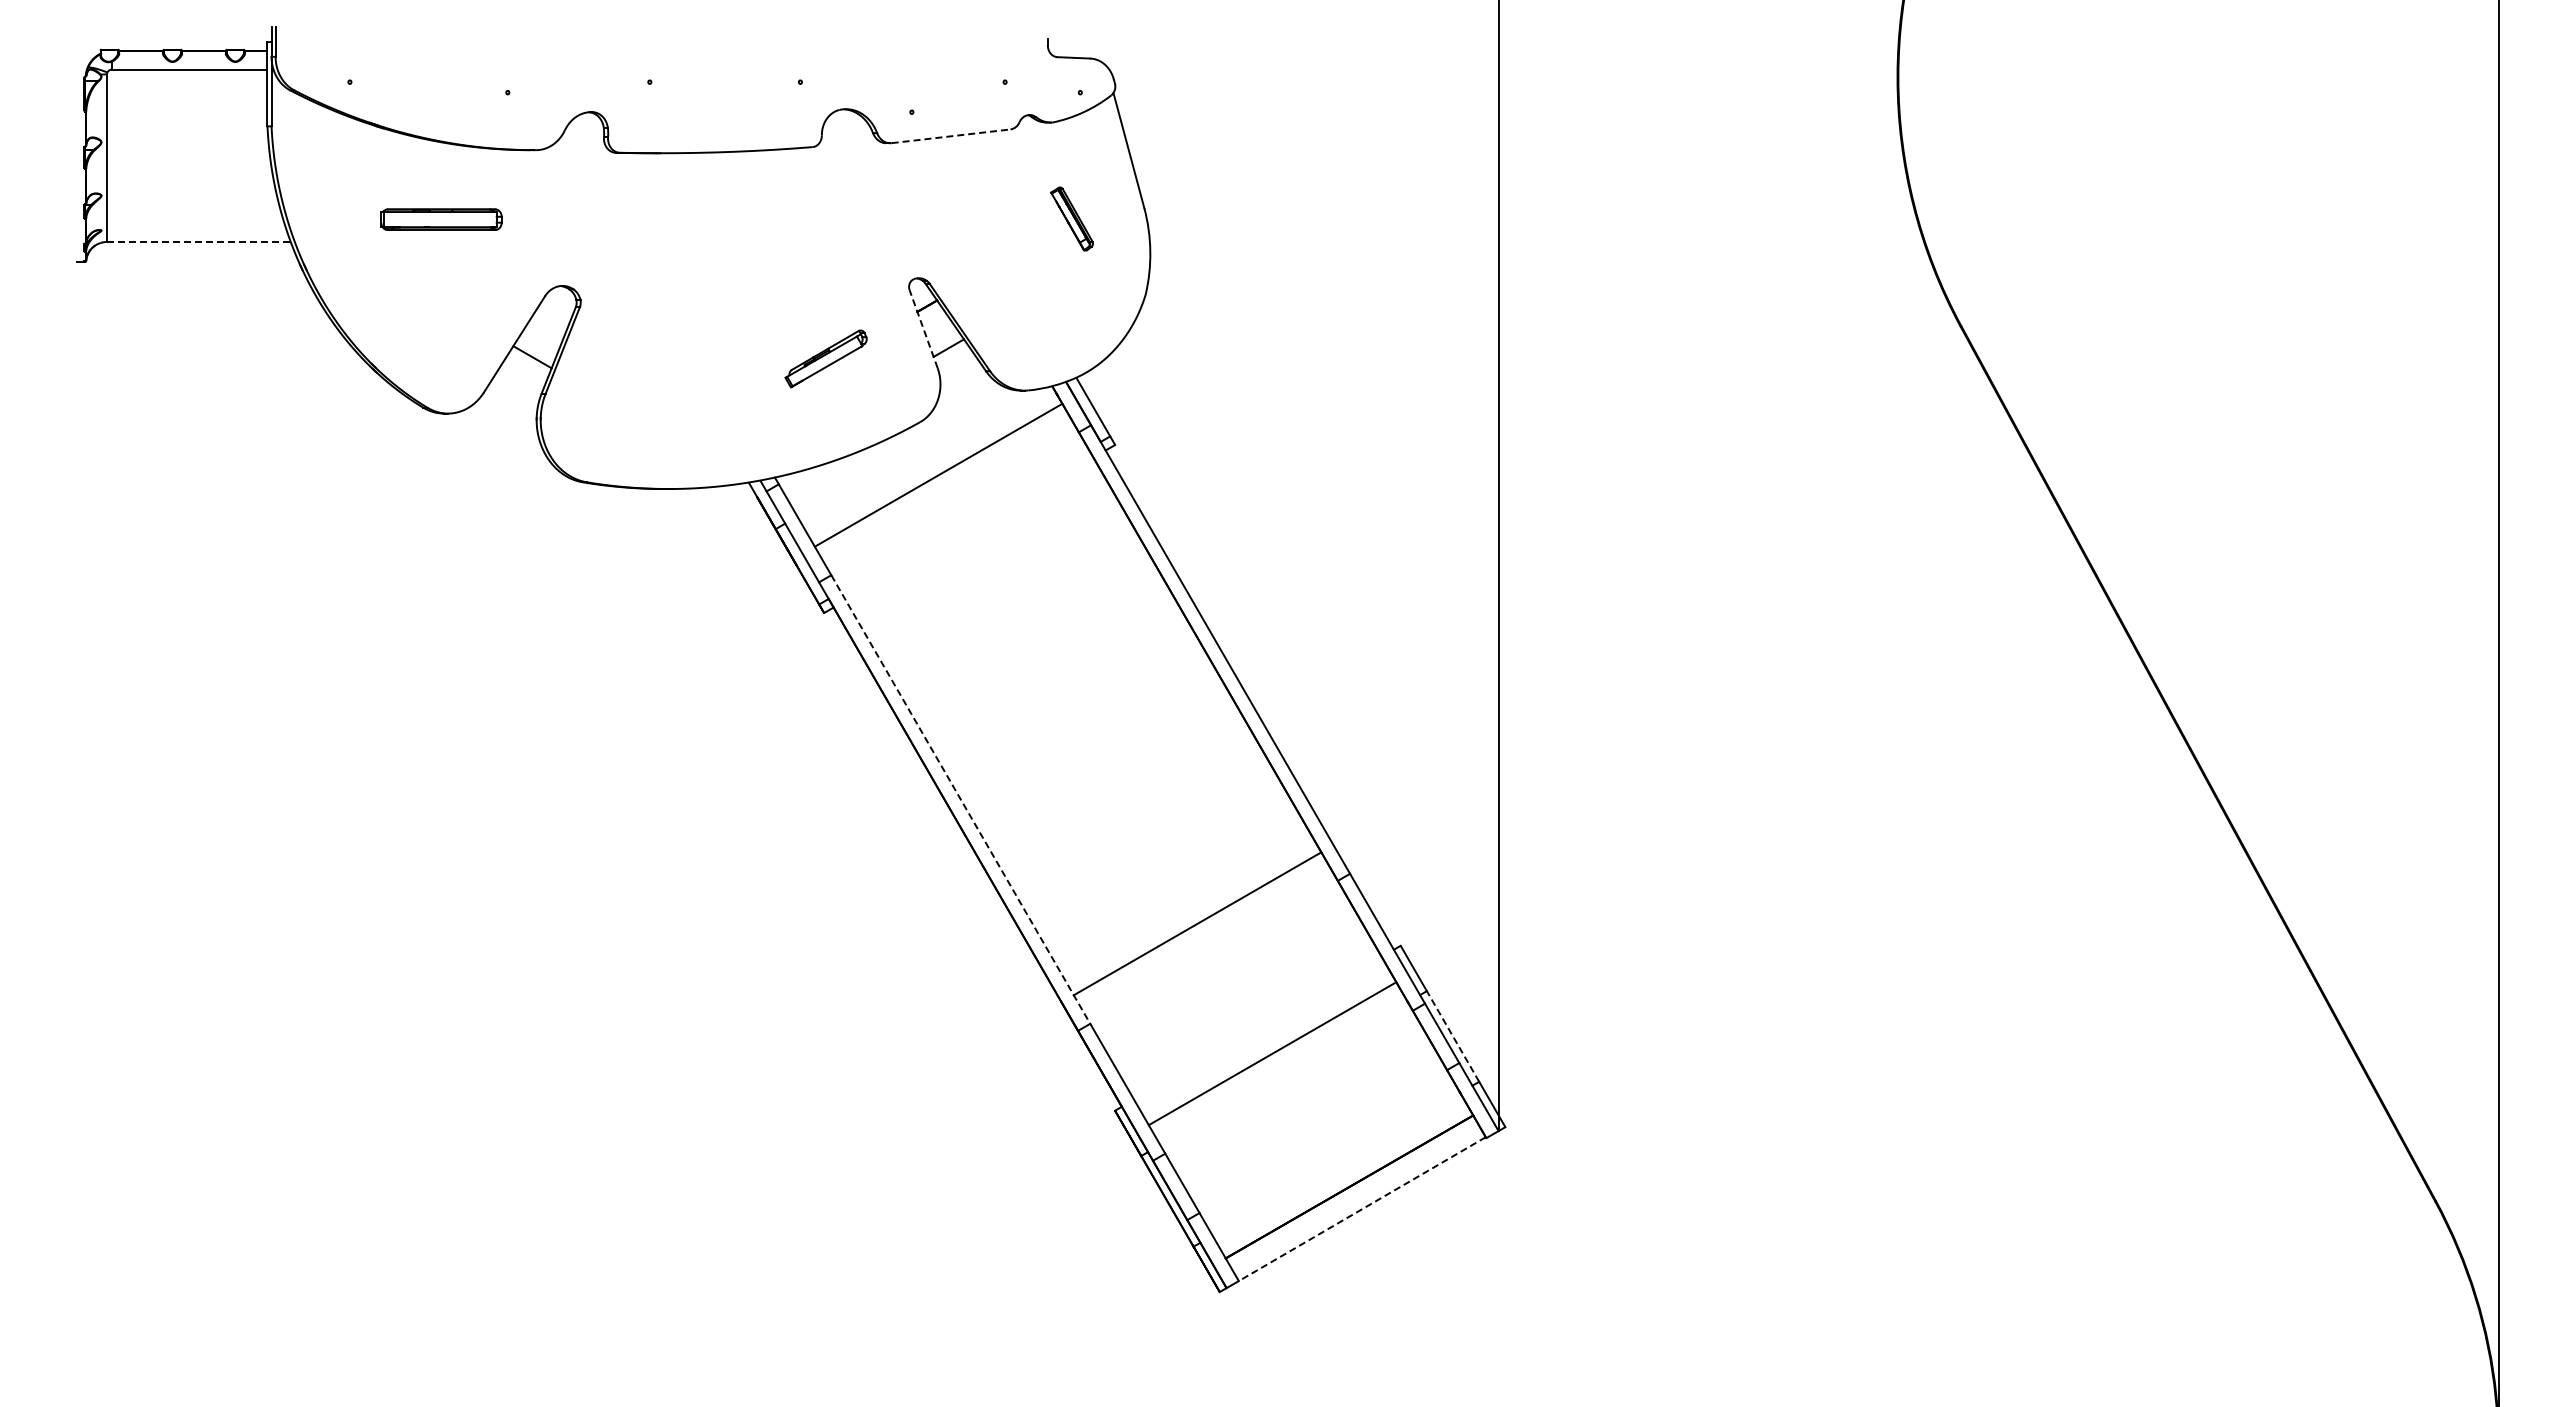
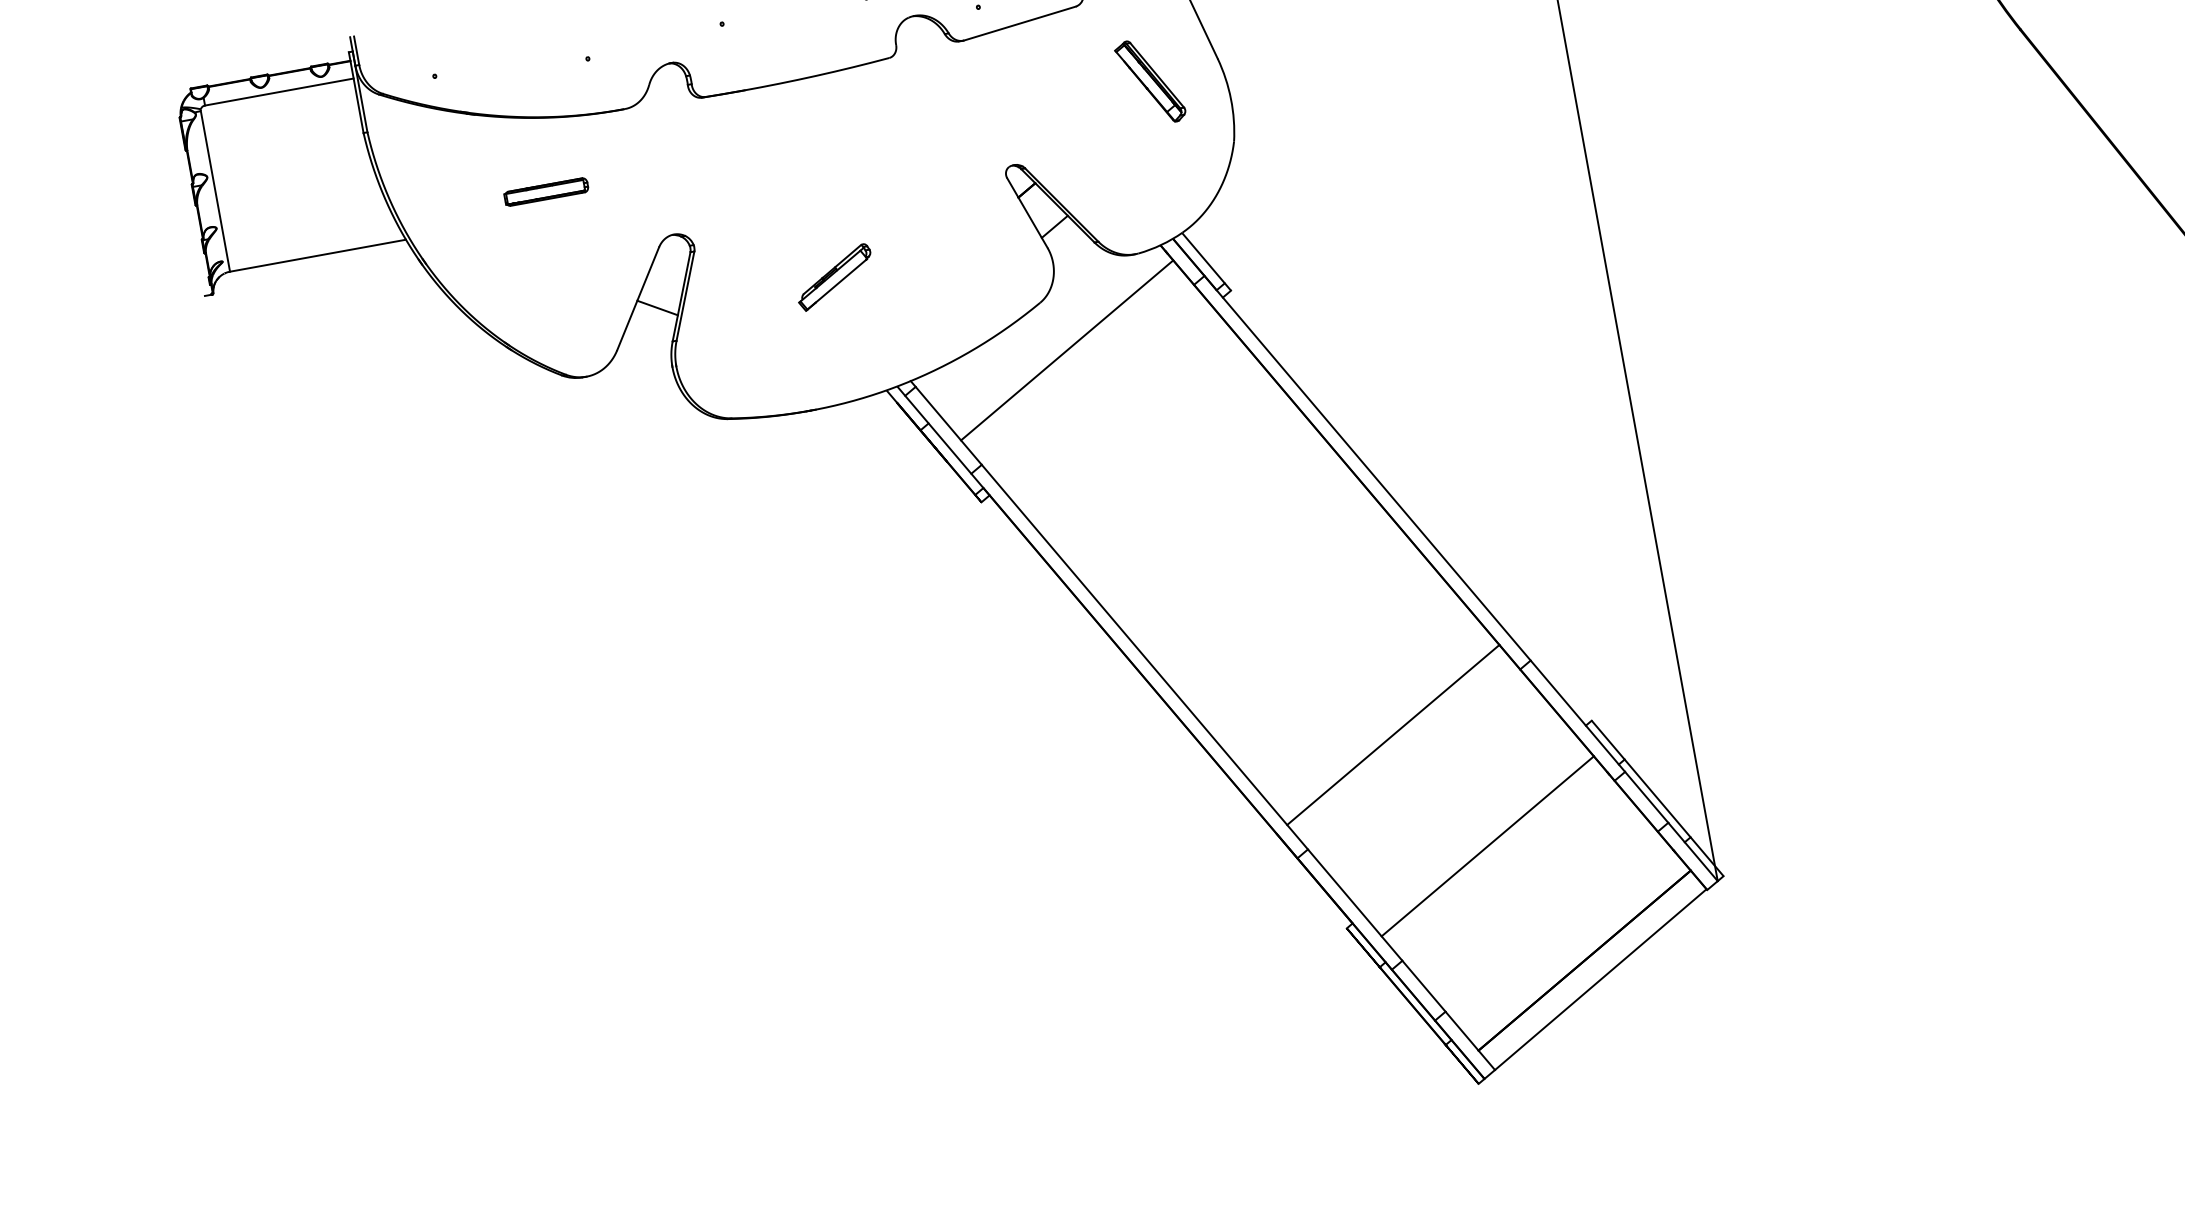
line: (951, 136) -> (1020, 23), dashed -> solid
part: (1071, 218) -> (1149, 81), size x1.43
part: (441, 219) -> (546, 191), size x0.71
line: (198, 242) -> (317, 256), dashed -> solid
line: (923, 328) -> (1027, 212), dashed -> solid
part: (825, 358) -> (834, 277), moved
line: (960, 799) -> (1144, 657), dashed -> solid
line: (1452, 1036) -> (1657, 798), dashed -> solid
line: (1362, 1209) -> (1601, 979), dashed -> solid

